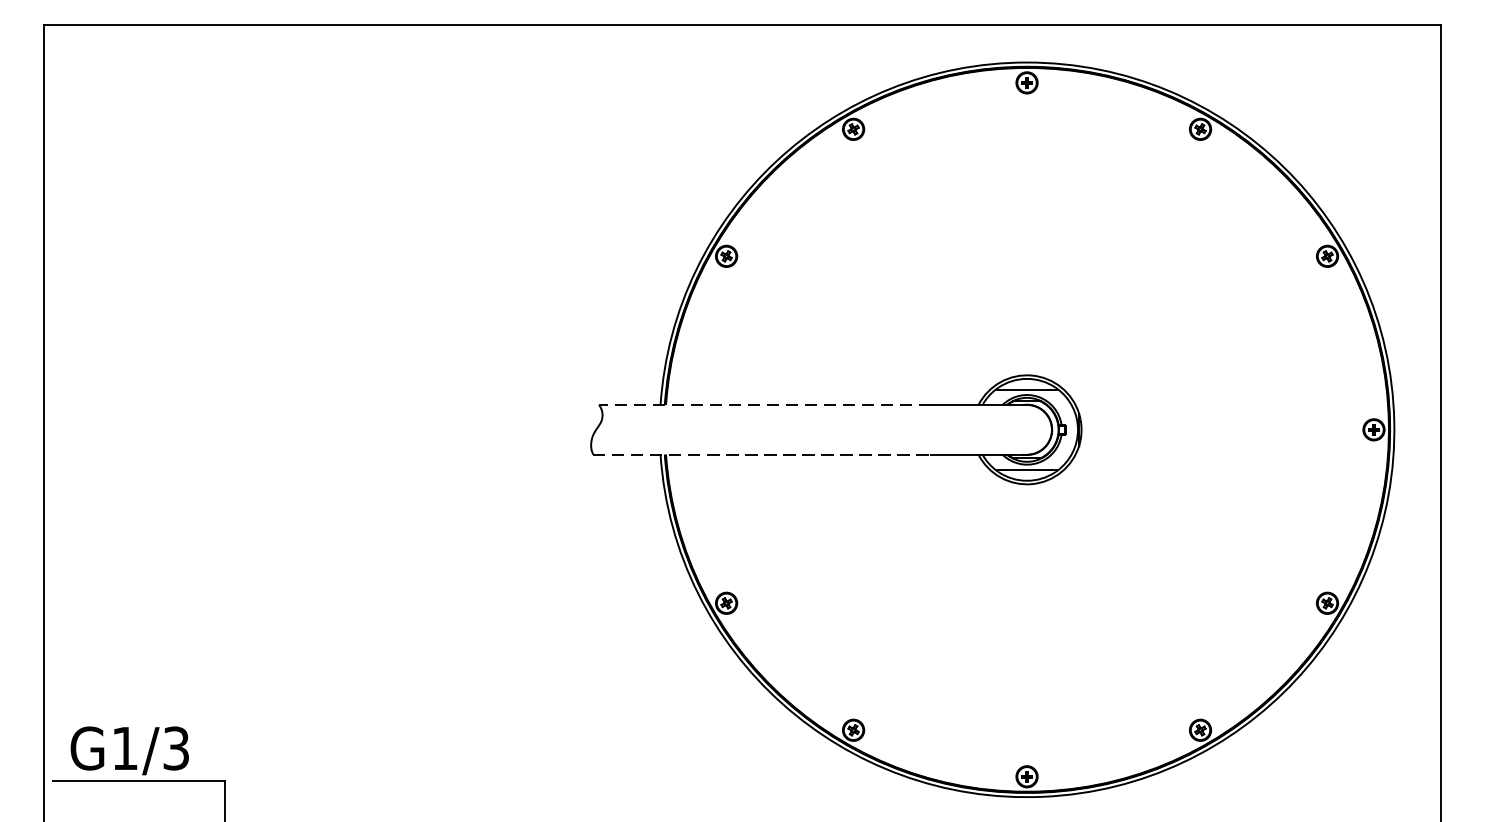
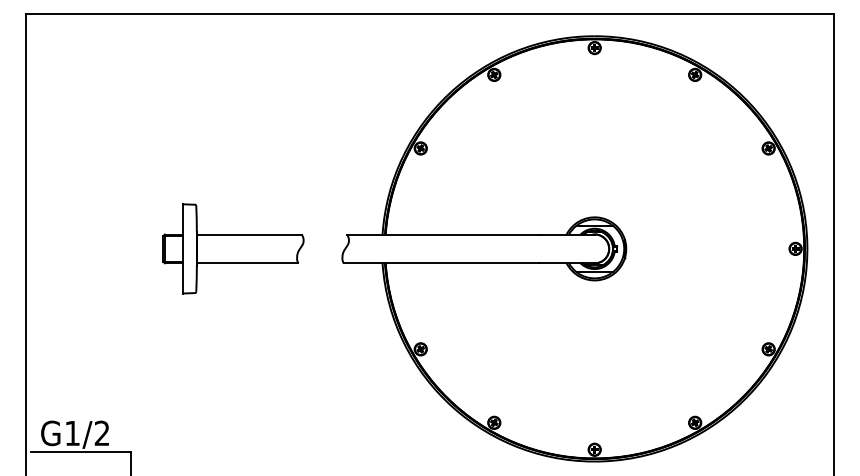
line: (764, 404) -> (442, 234), dashed -> solid
part: (403, 429) -> (233, 248), added
line: (762, 455) -> (441, 263), dashed -> solid
text: (175, 748) -> (101, 433), G1/3 -> G1/2

